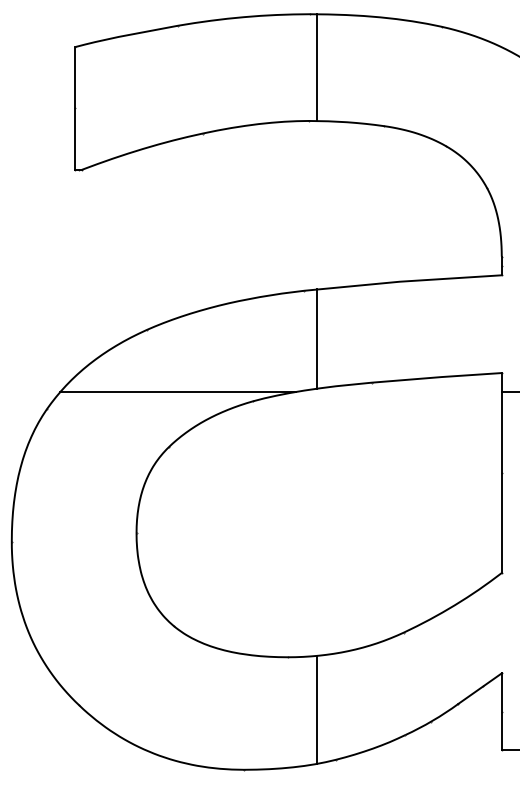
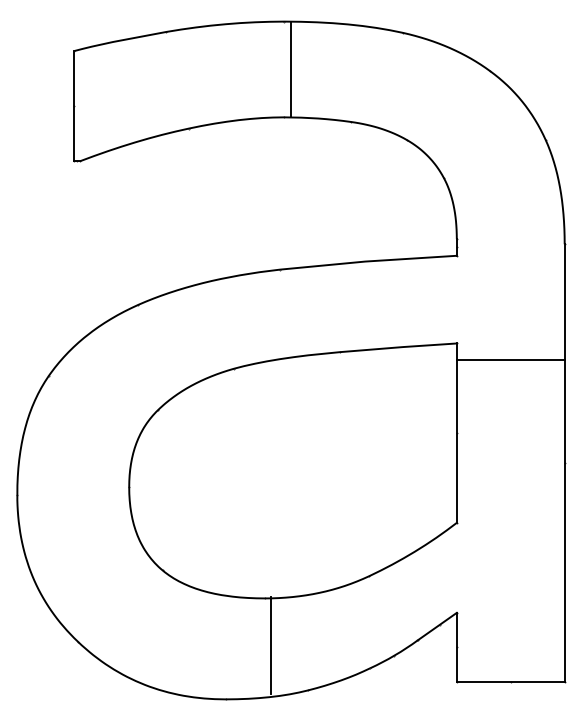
line: (317, 338) -> (291, 312), removed
line: (177, 392) -> (165, 360), removed
line: (317, 709) -> (271, 645), moved

